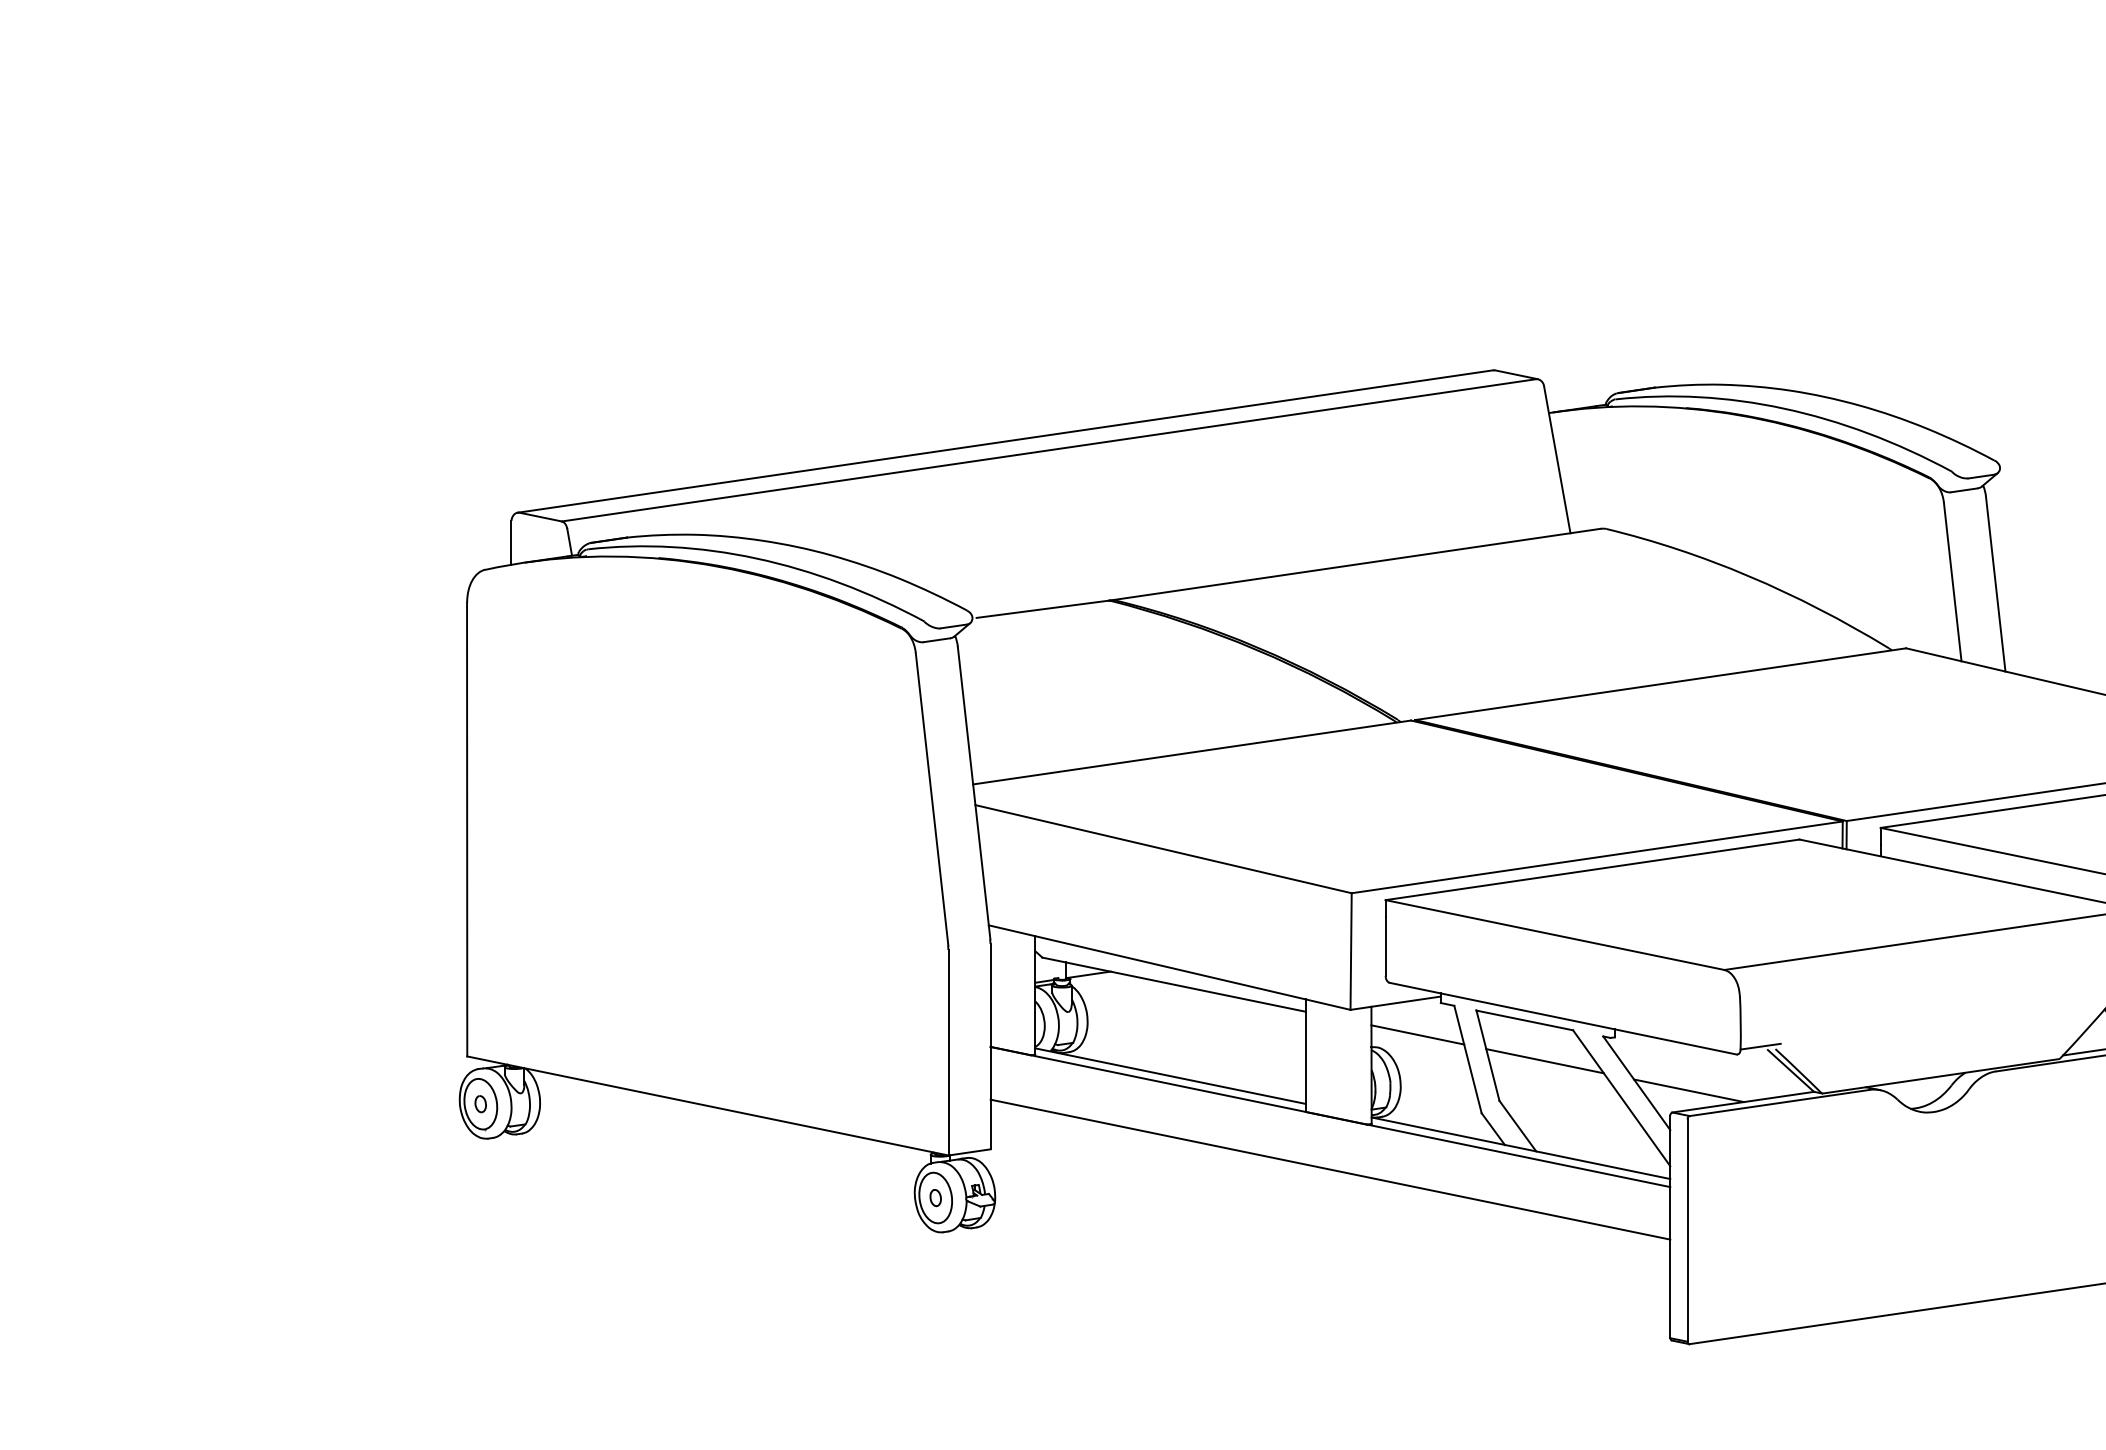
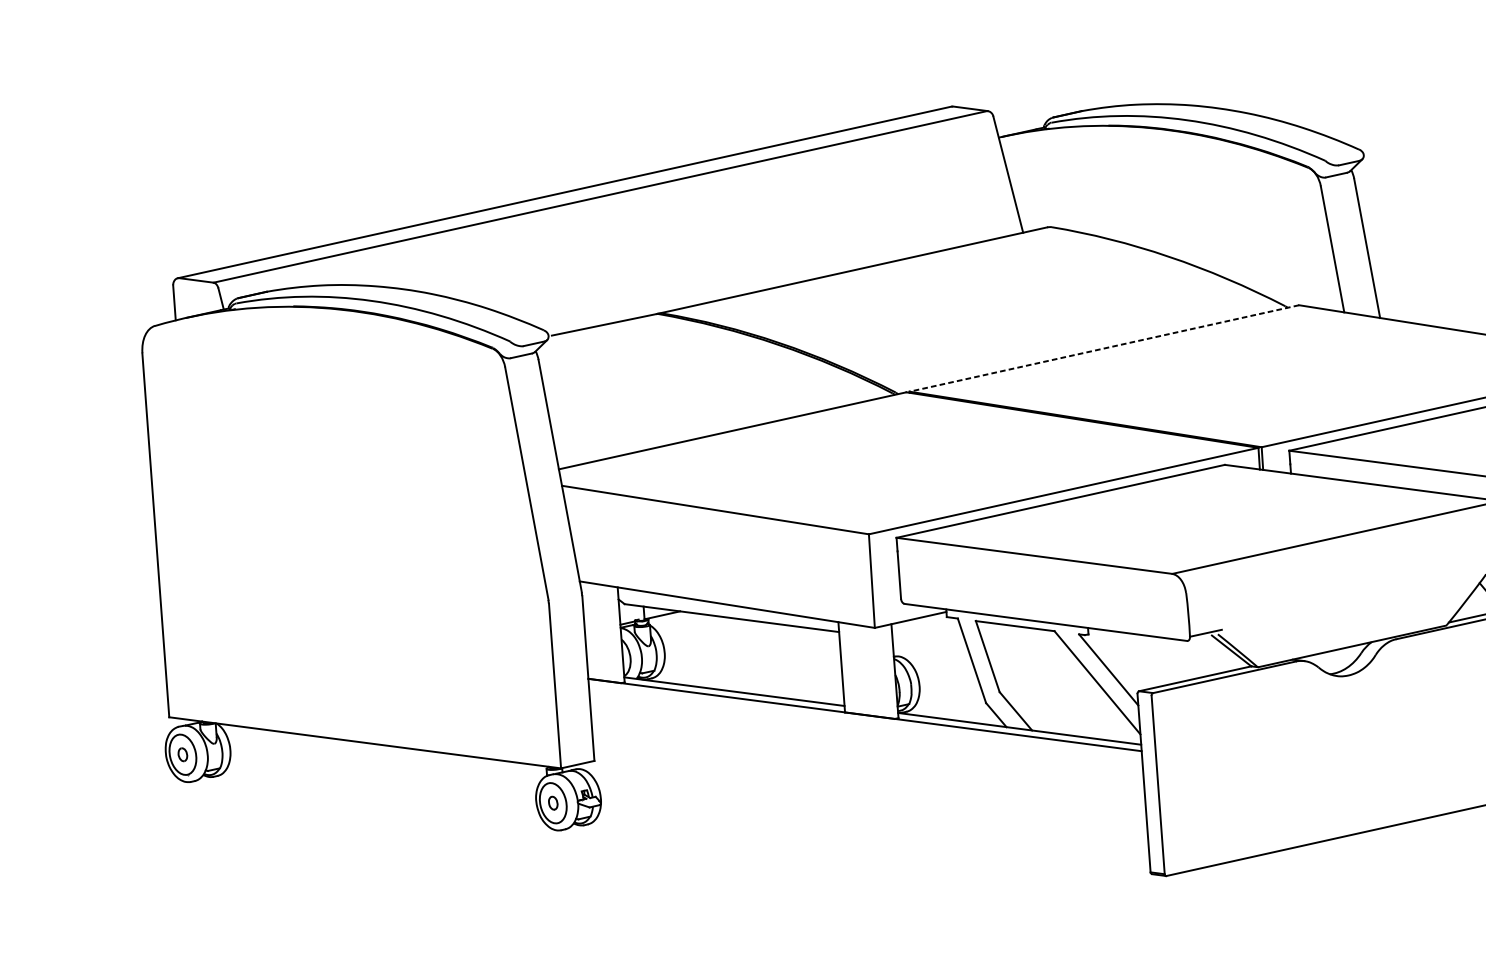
line: (1660, 684) -> (1104, 348), solid -> dashed
line: (1417, 1034) -> (930, 643), removed
line: (1544, 1061) -> (1033, 657), removed
line: (1688, 1090) -> (1150, 672), removed
line: (1330, 1169) -> (868, 757), removed

